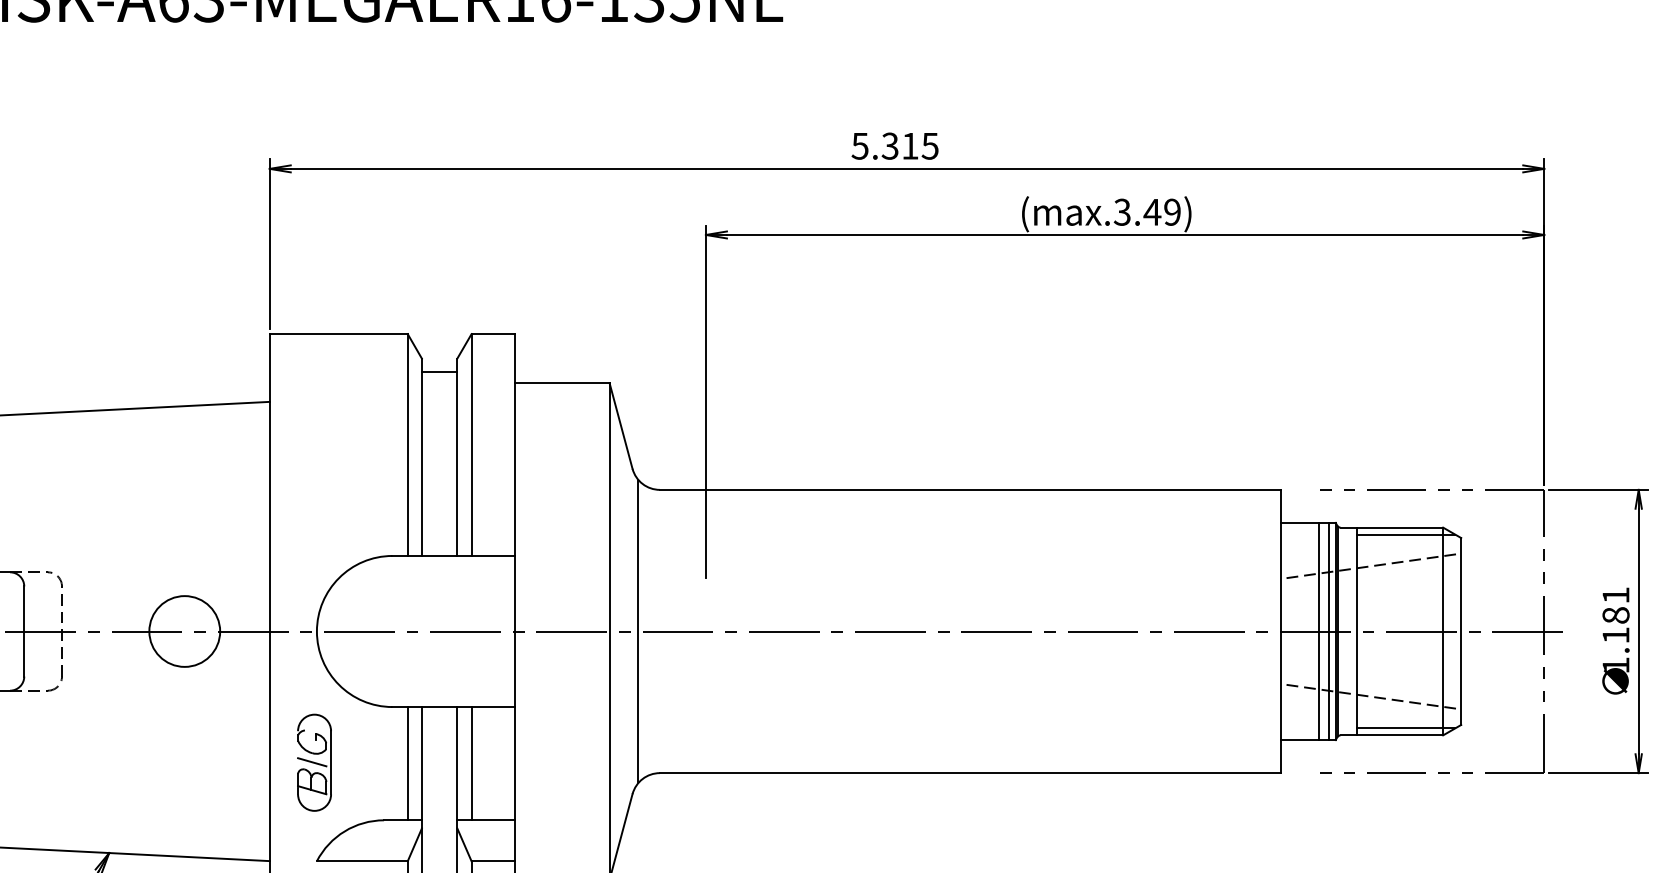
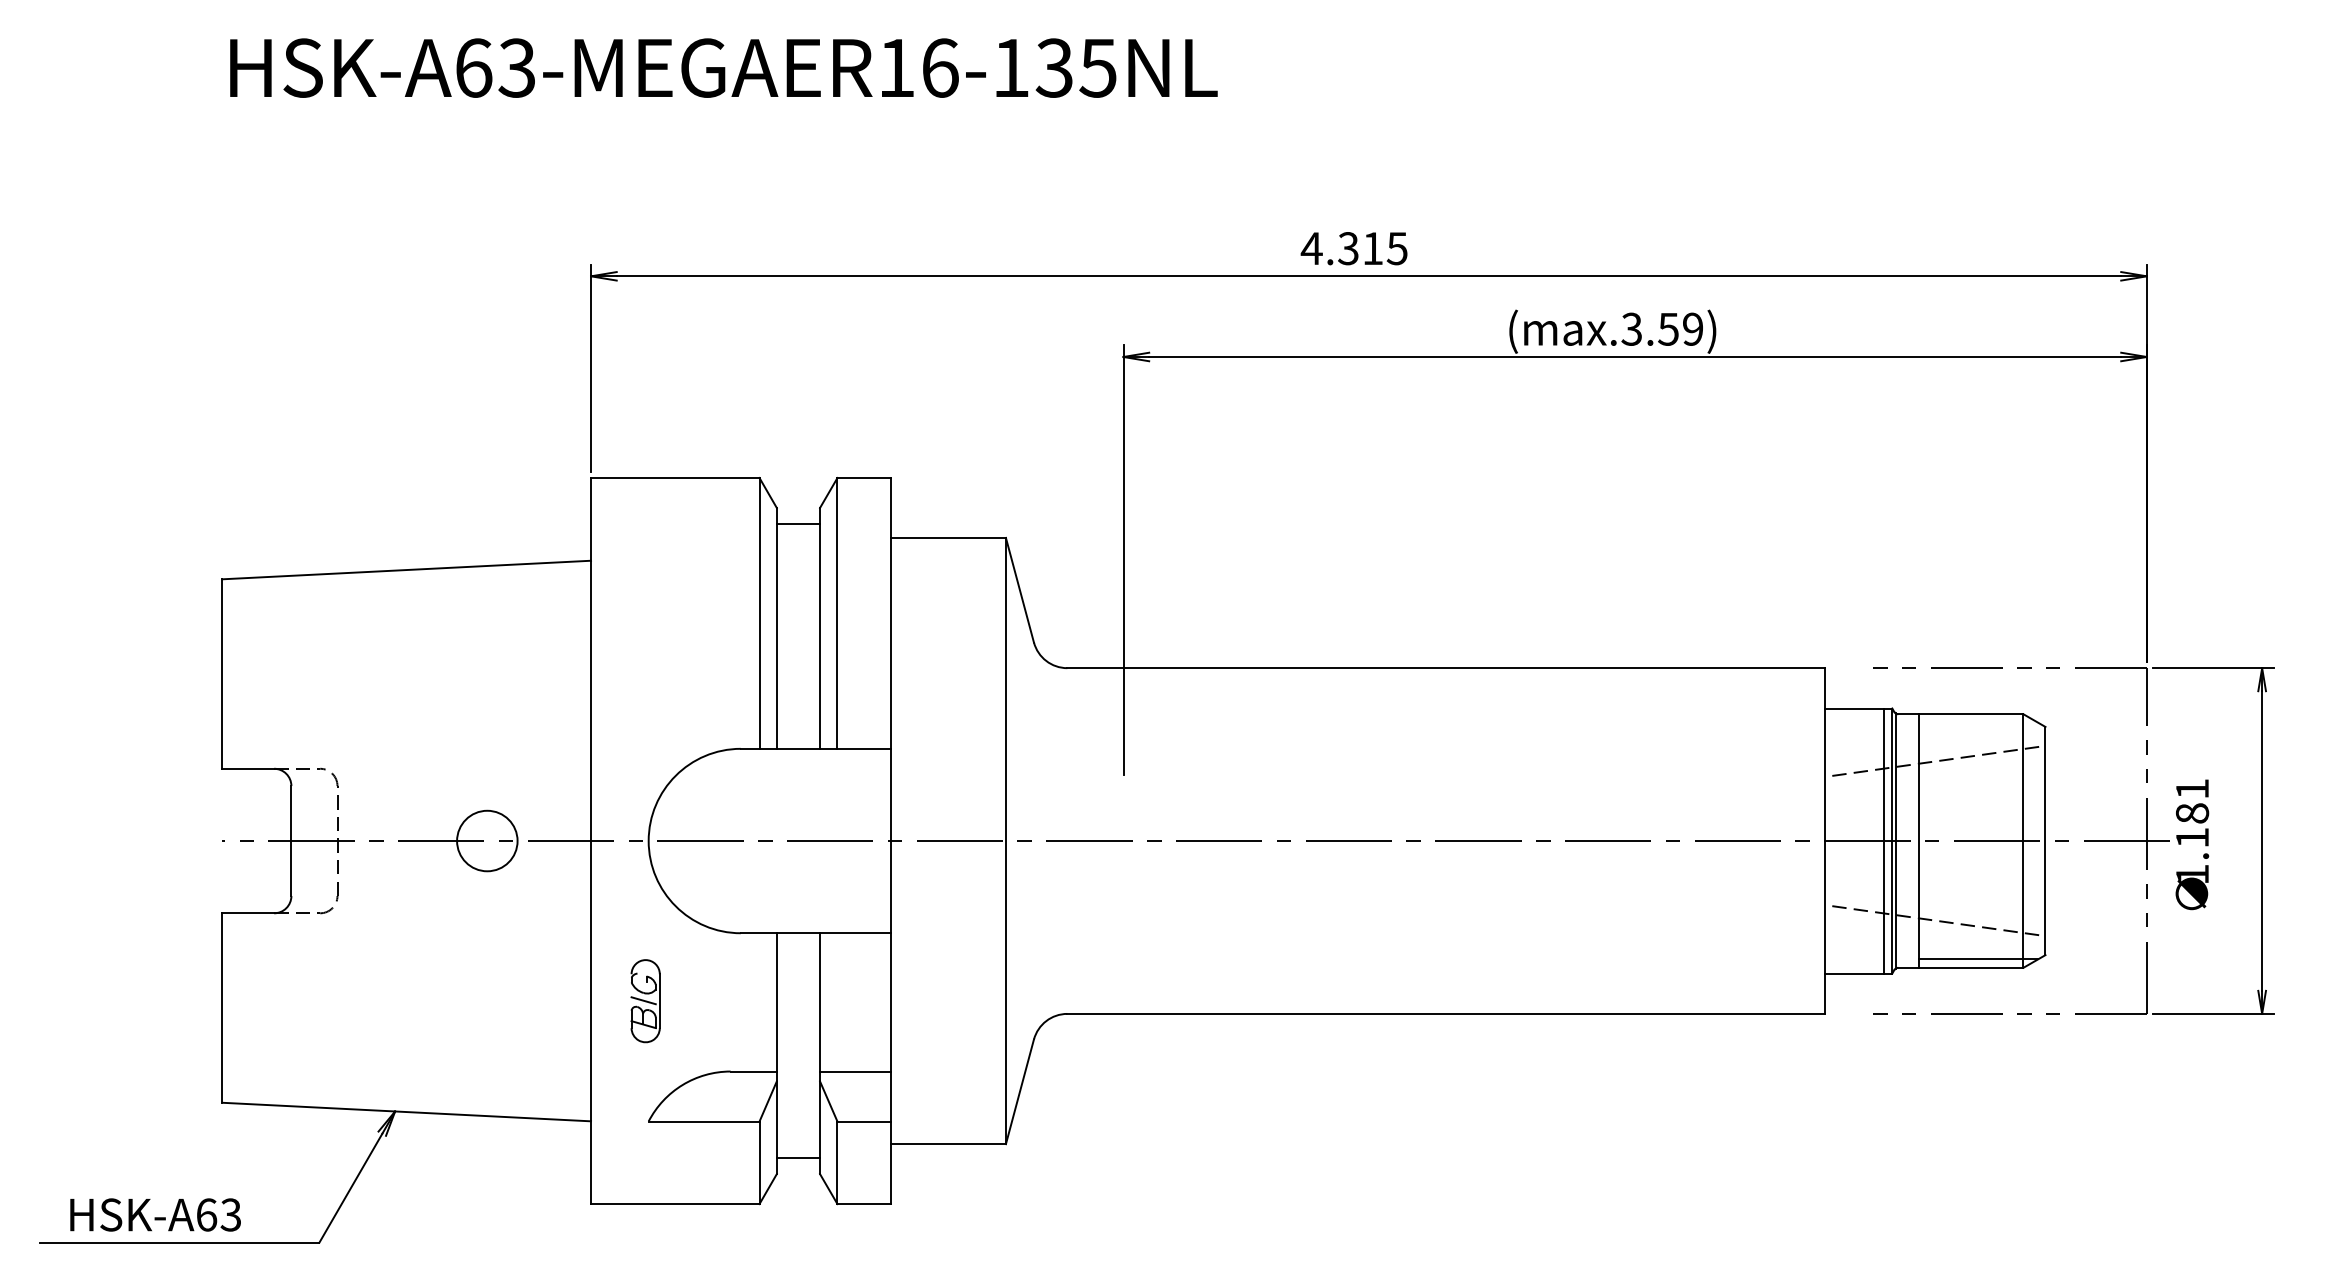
text: (859, 146) -> (1311, 248), 5.315 -> 4.315
text: (1152, 212) -> (1668, 329), (max.3.49) -> (max.3.59)
line: (1406, 534) -> (1978, 722), removed
circle: (184, 631) -> (487, 840), size x0.7
line: (638, 631) -> (1041, 840), removed
line: (1318, 631) -> (1871, 840), removed
text: (1616, 640) -> (2192, 844), moved
part: (314, 762) -> (645, 1000), size x0.7
line: (407, 763) -> (759, 1002), removed
line: (471, 763) -> (837, 1002), removed

